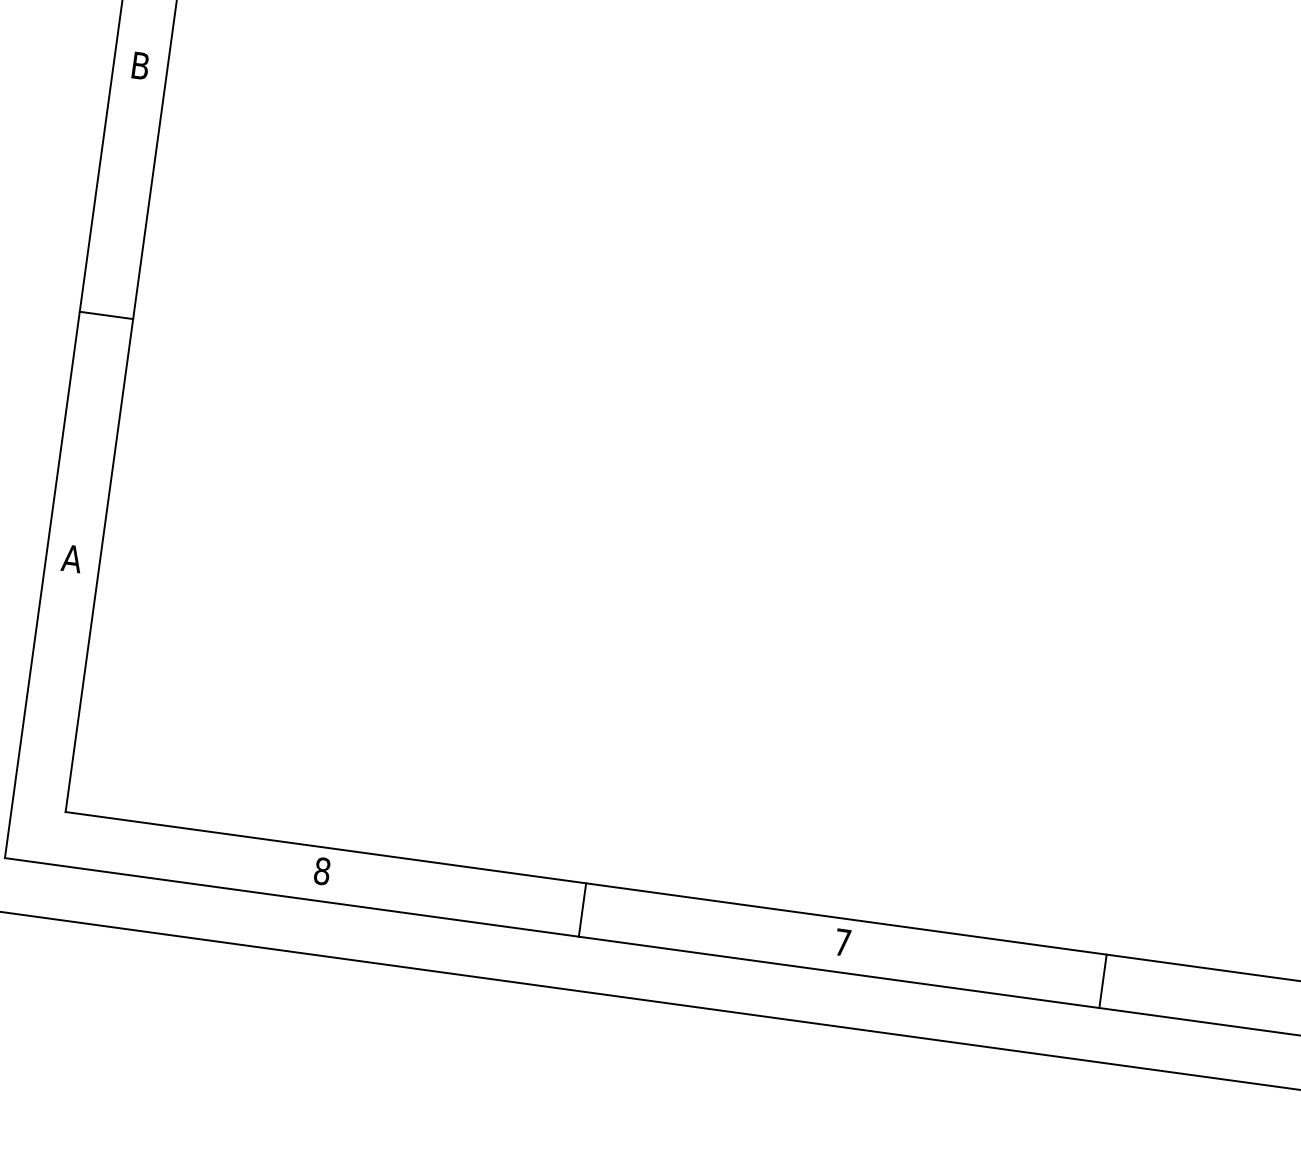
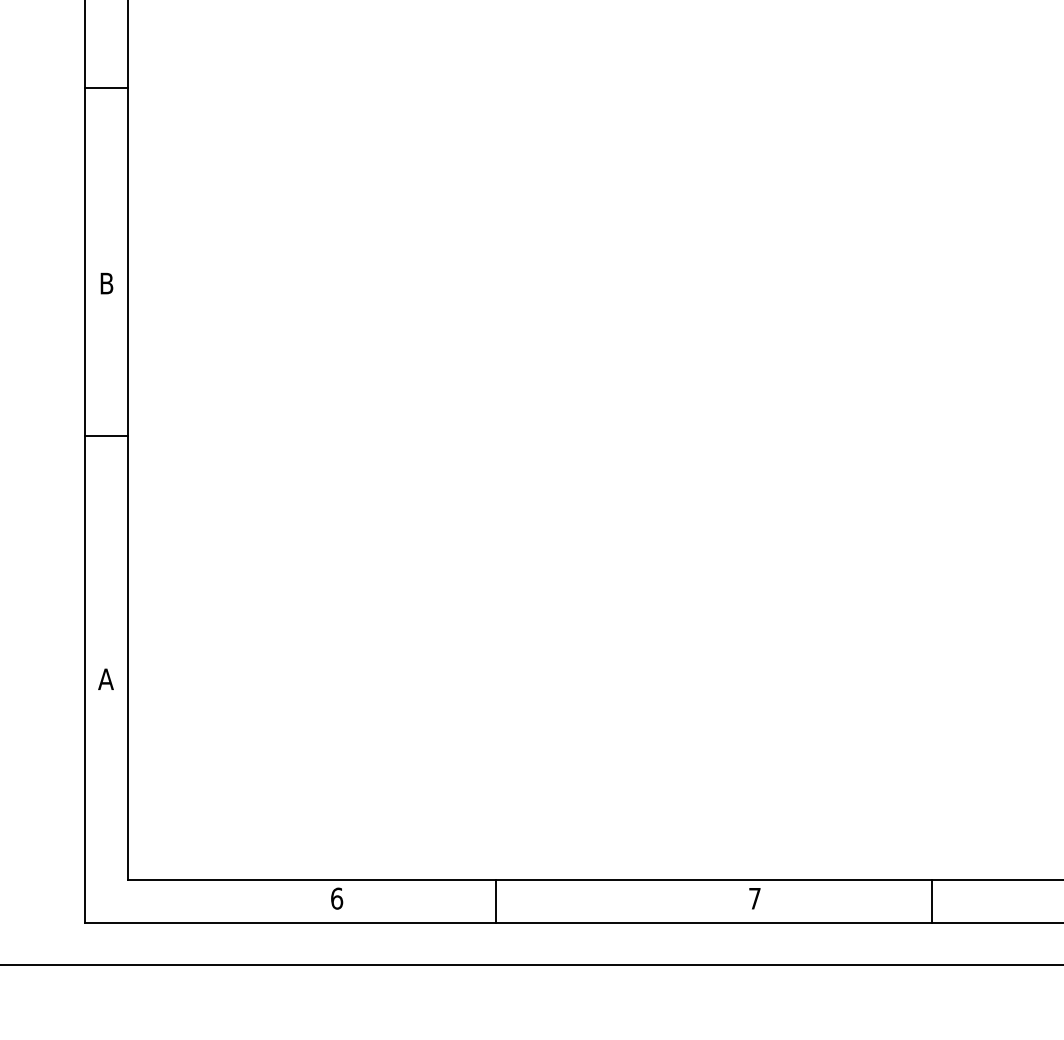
line: (106, 314) -> (106, 435), moved
text: (322, 871) -> (337, 898), 8 -> 6
line: (582, 909) -> (496, 900), moved
line: (1103, 980) -> (932, 900), moved

